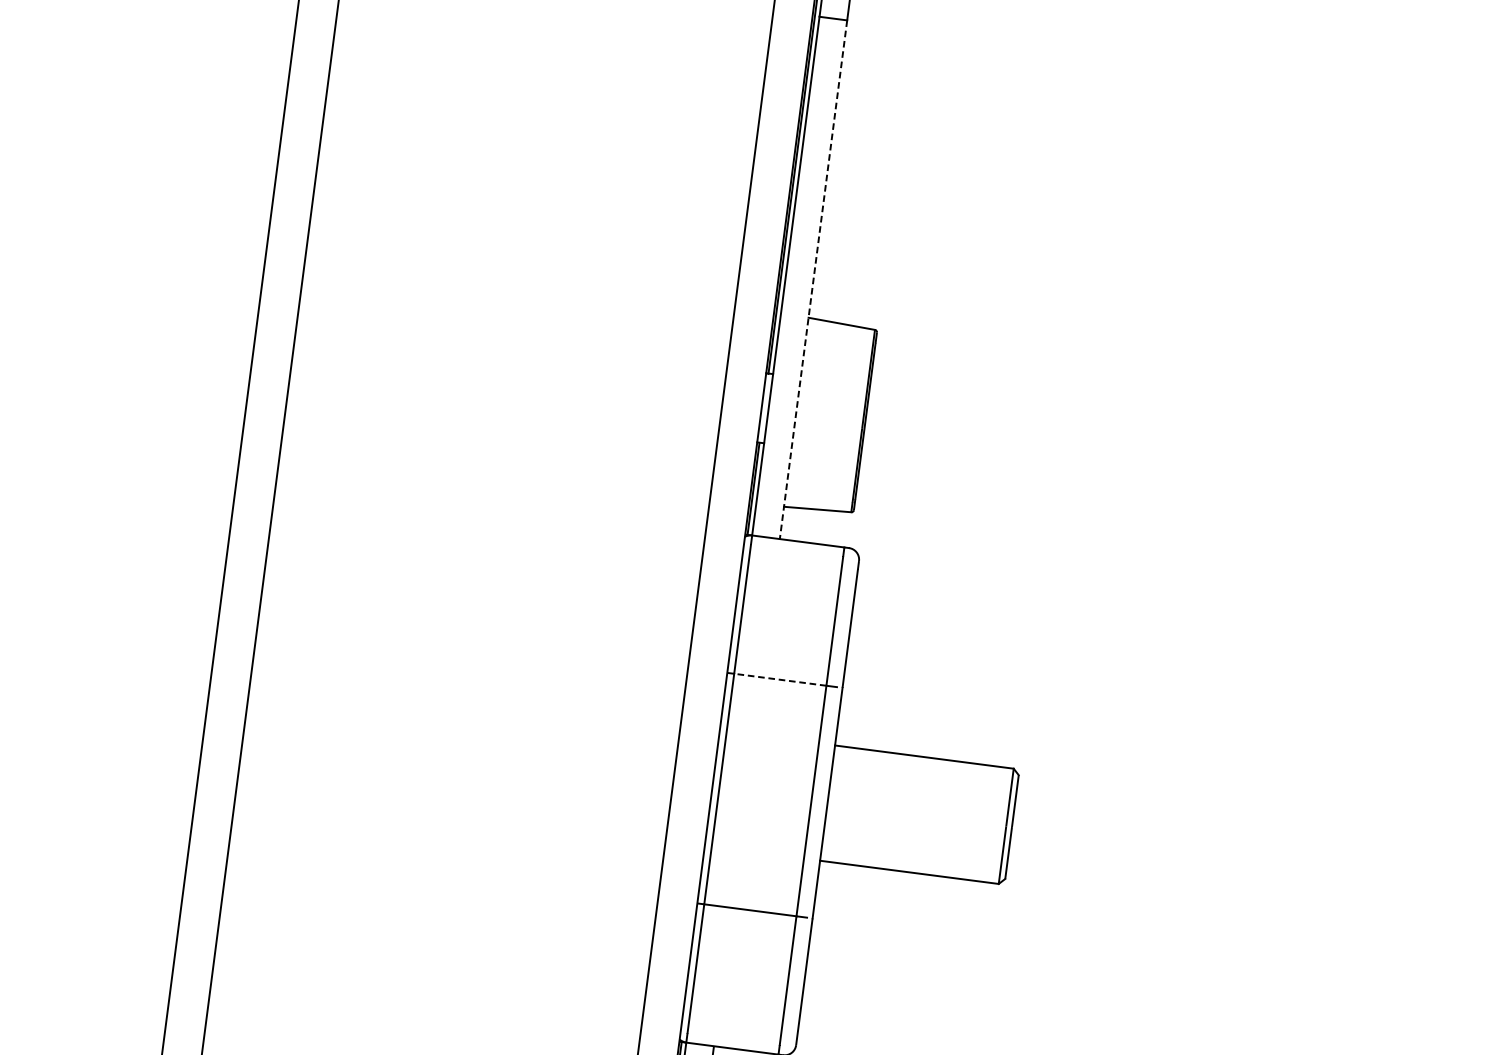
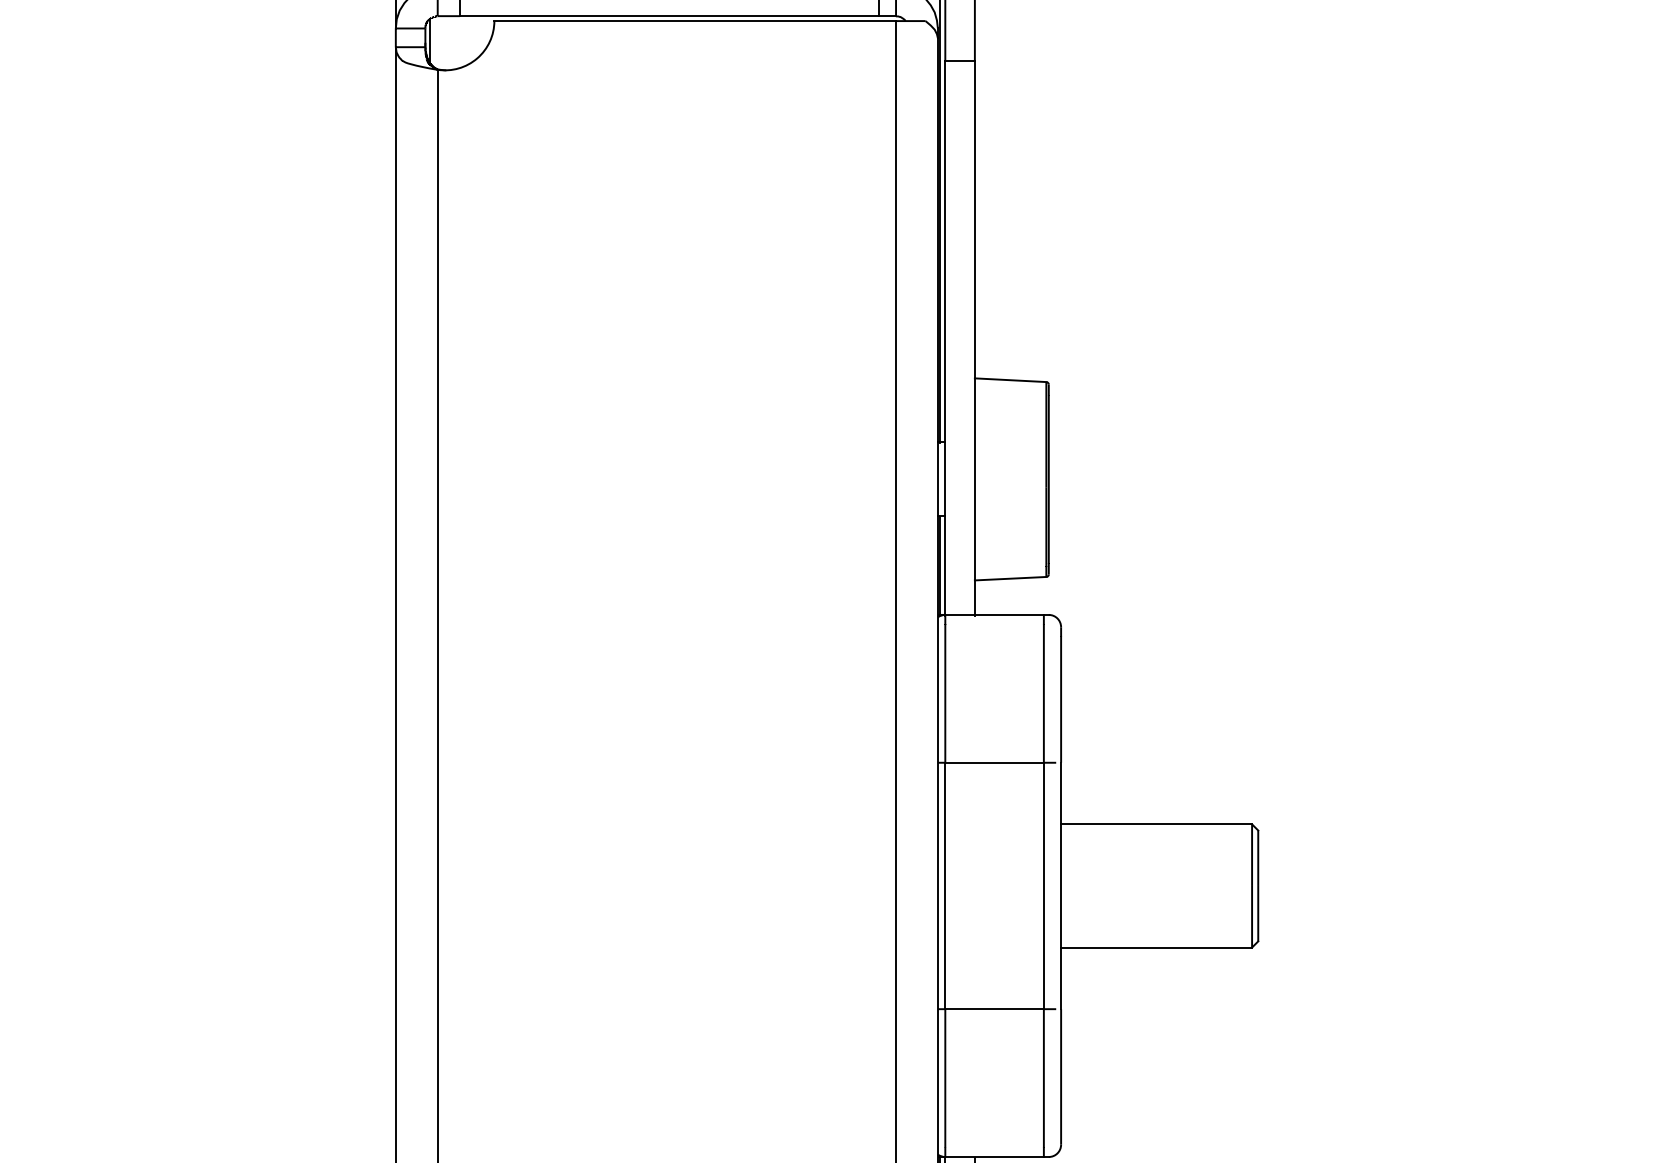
line: (813, 280) -> (974, 338), dashed -> solid
line: (780, 679) -> (994, 762), dashed -> solid

